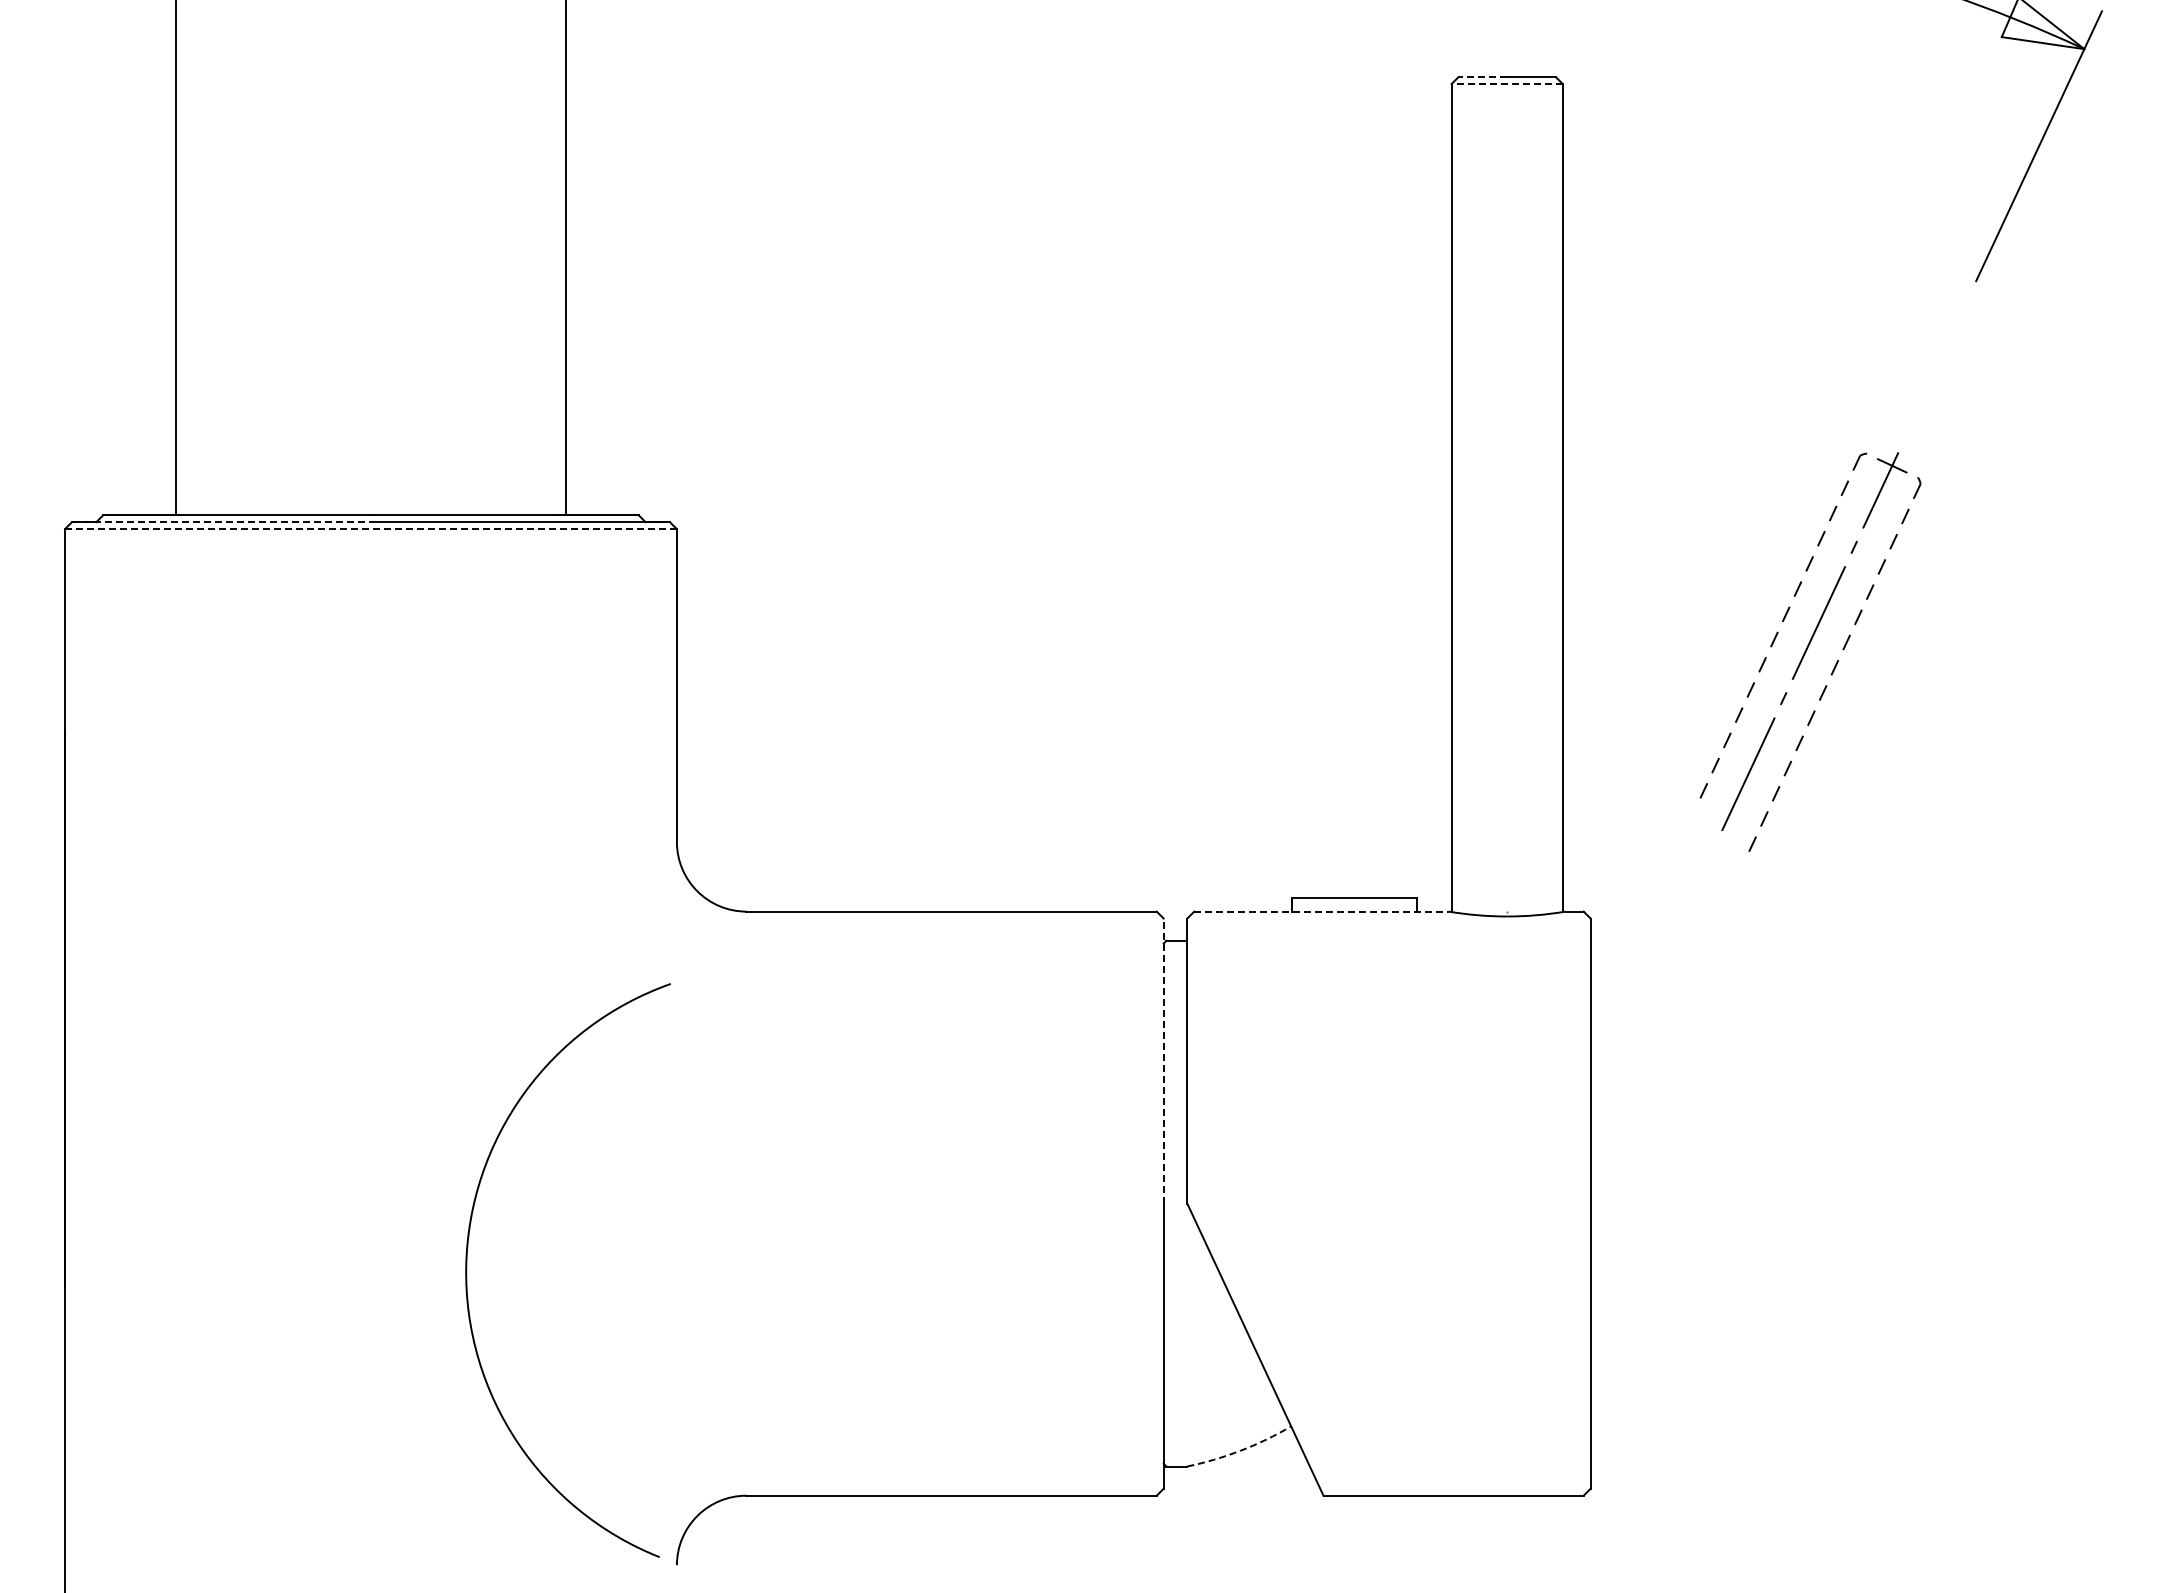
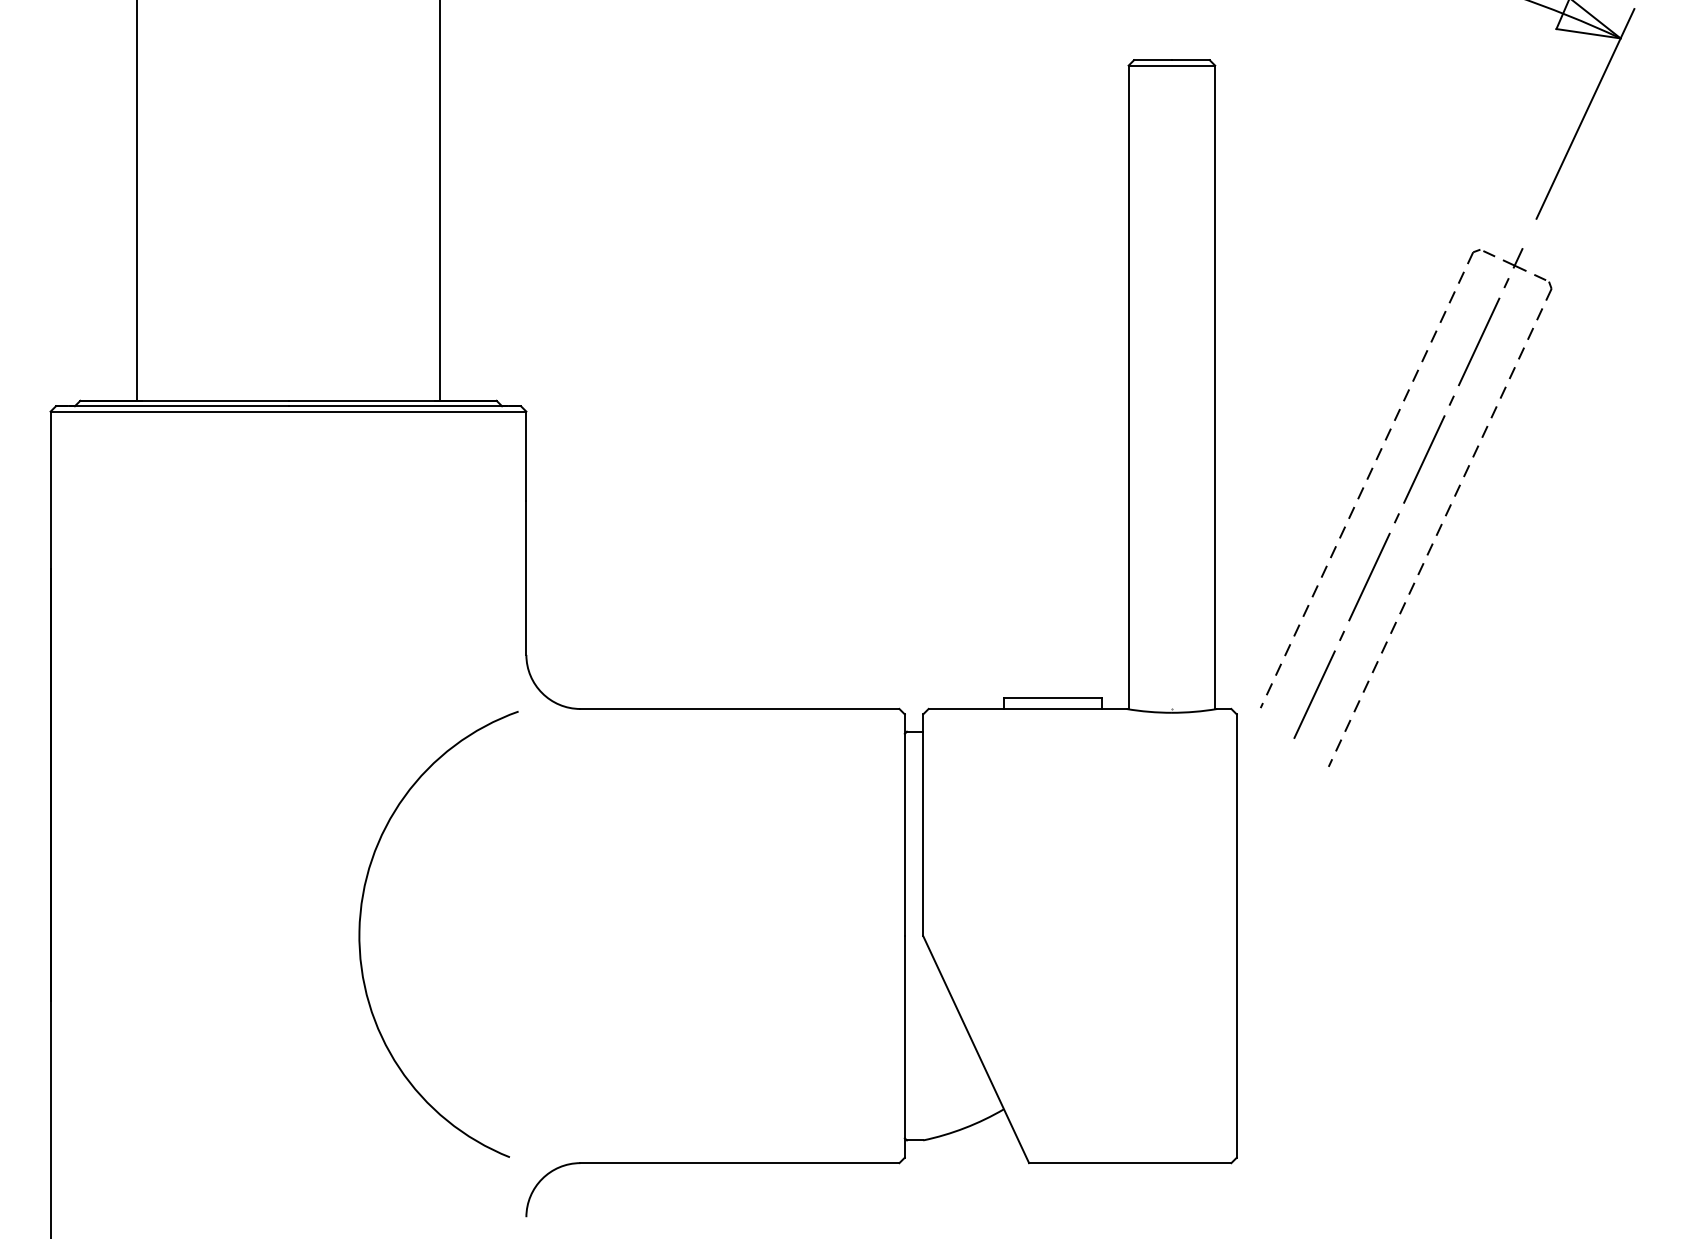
line: (1482, 77) -> (1152, 60), dashed -> solid
line: (1507, 84) -> (1172, 65), dashed -> solid
line: (221, 522) -> (172, 406), dashed -> solid
line: (370, 529) -> (288, 411), dashed -> solid
part: (1808, 652) -> (1406, 507), size x1.67
line: (1322, 911) -> (1028, 708), dashed -> solid
line: (1163, 1061) -> (904, 825), dashed -> solid
arc: (467, 1270) -> (360, 934), moved
arc: (1240, 1450) -> (964, 1127), dashed -> solid

